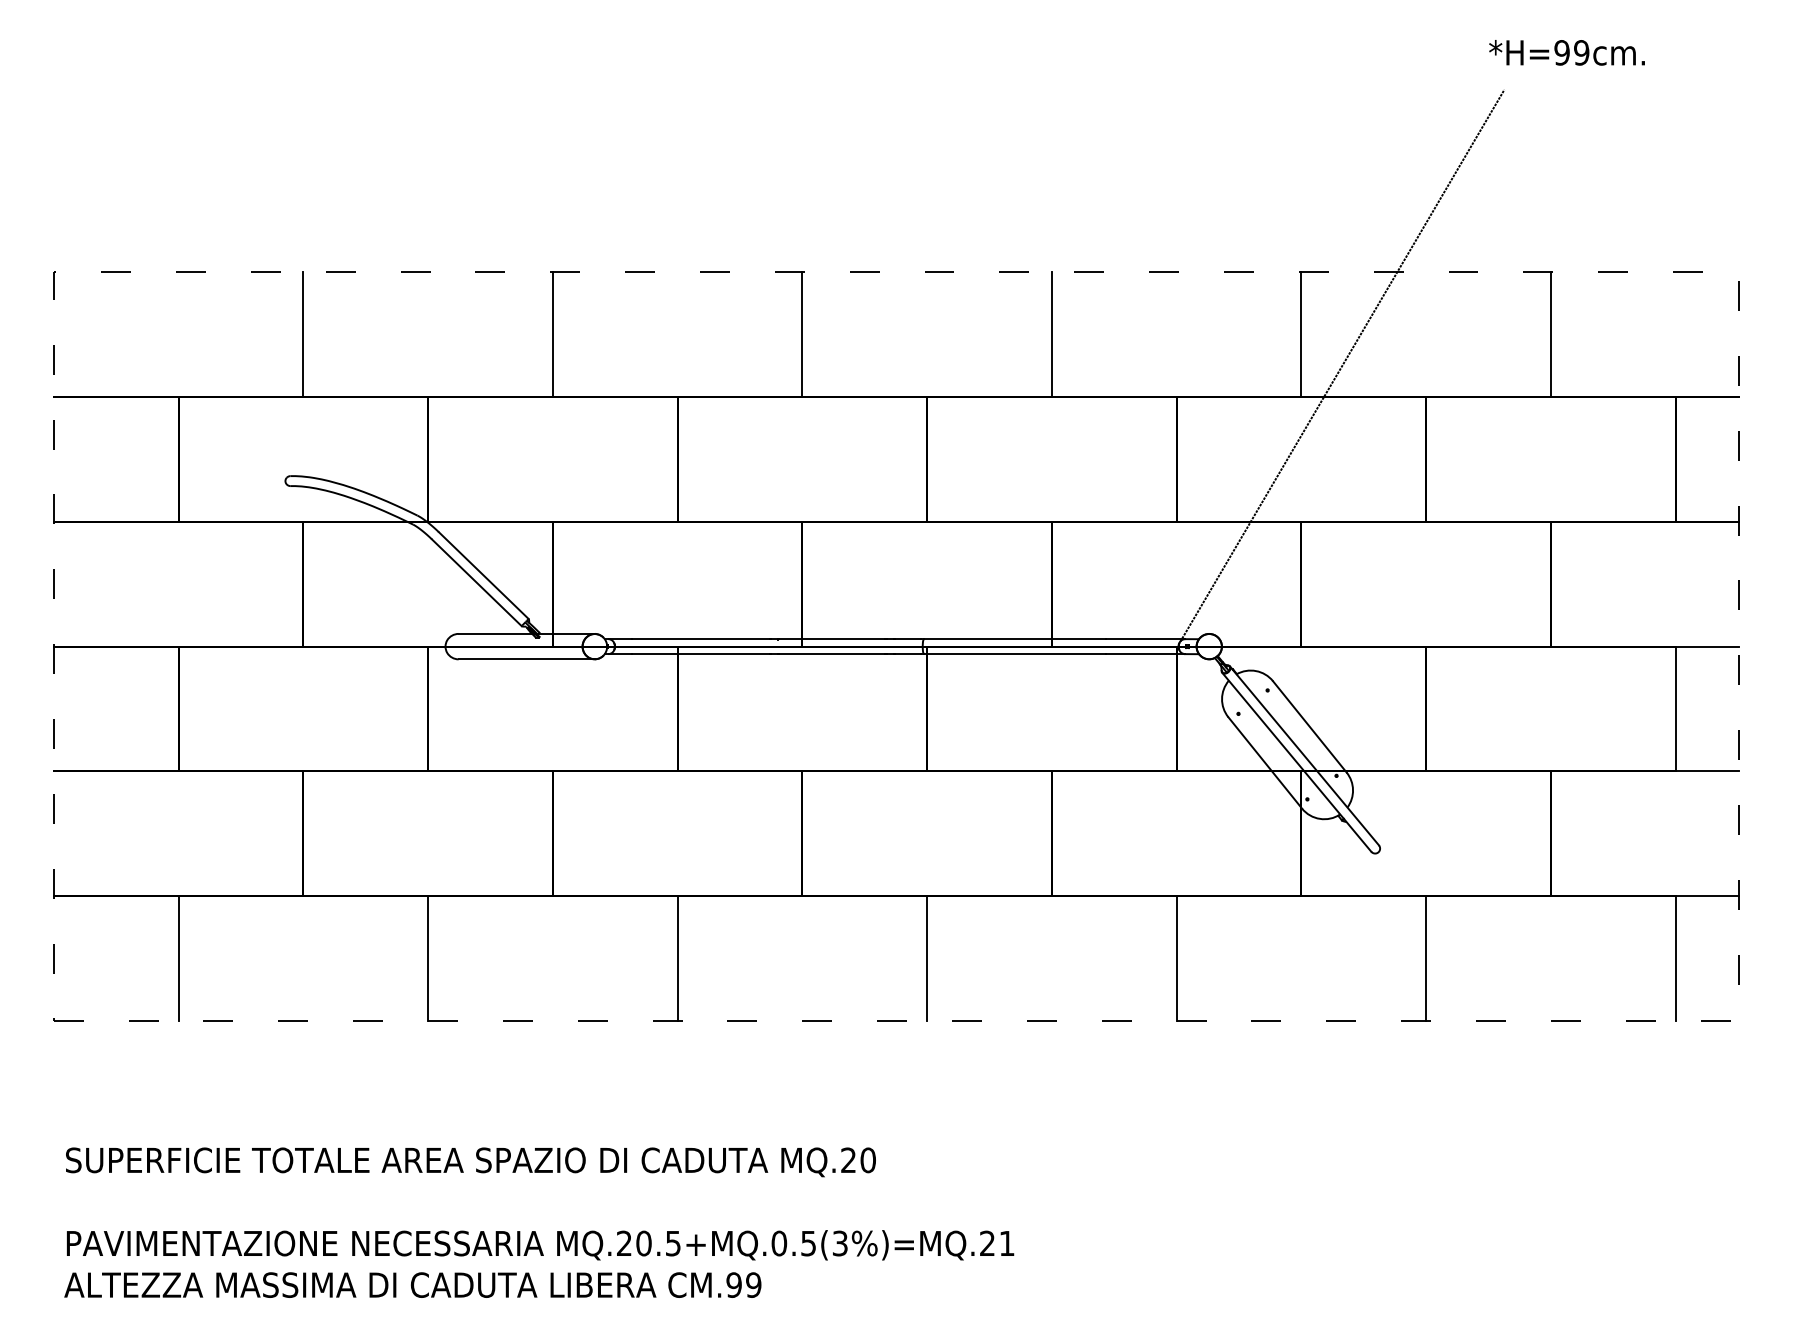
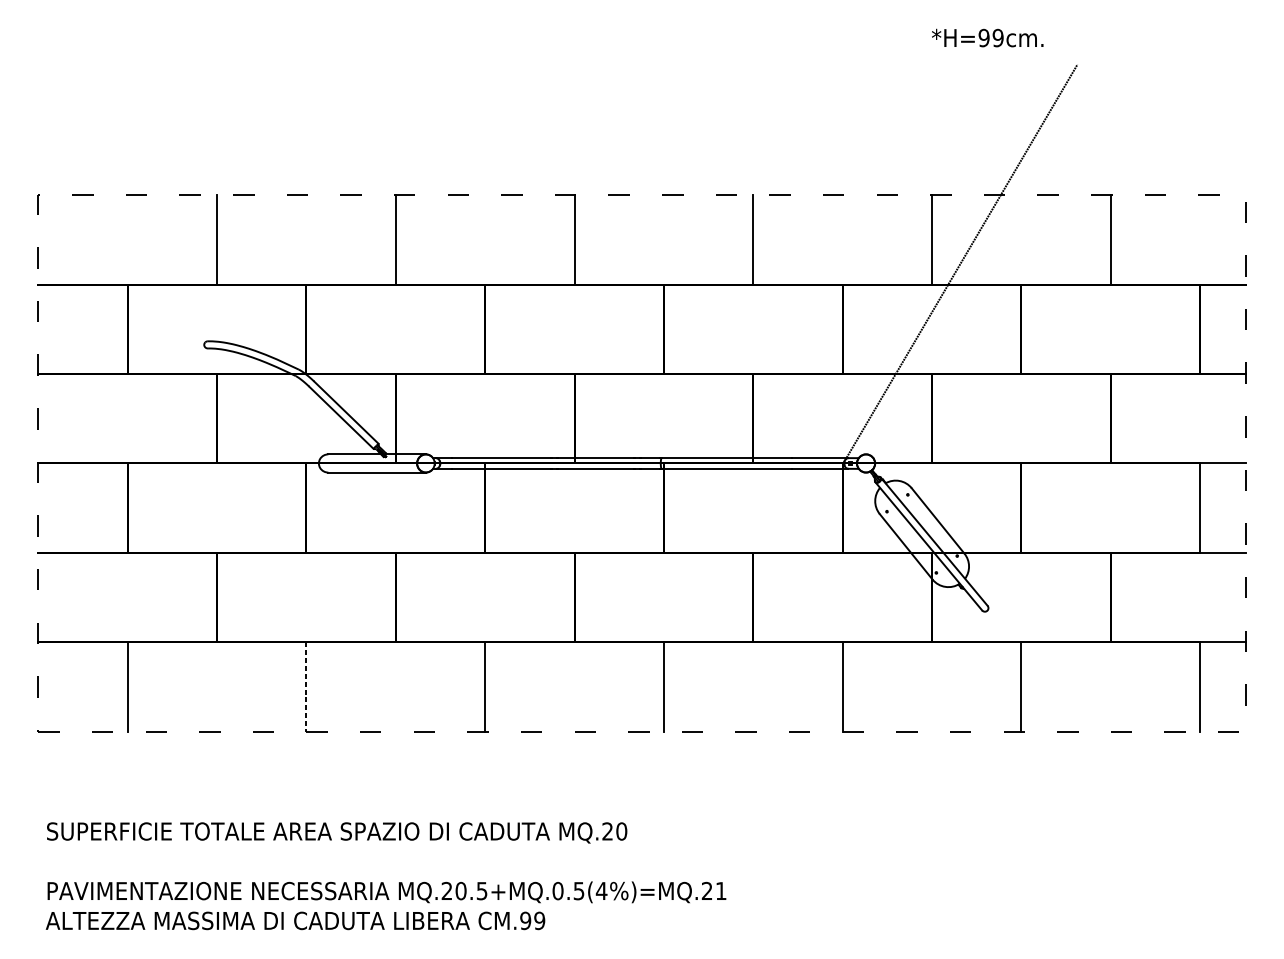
text: (1566, 52) -> (987, 37), moved
line: (428, 959) -> (306, 687), solid -> dashed
text: (840, 1243) -> (601, 891), MQ.20.5+MQ.0.5(3%)=MQ.21 -> MQ.20.5+MQ.0.5(4%)=MQ.21

